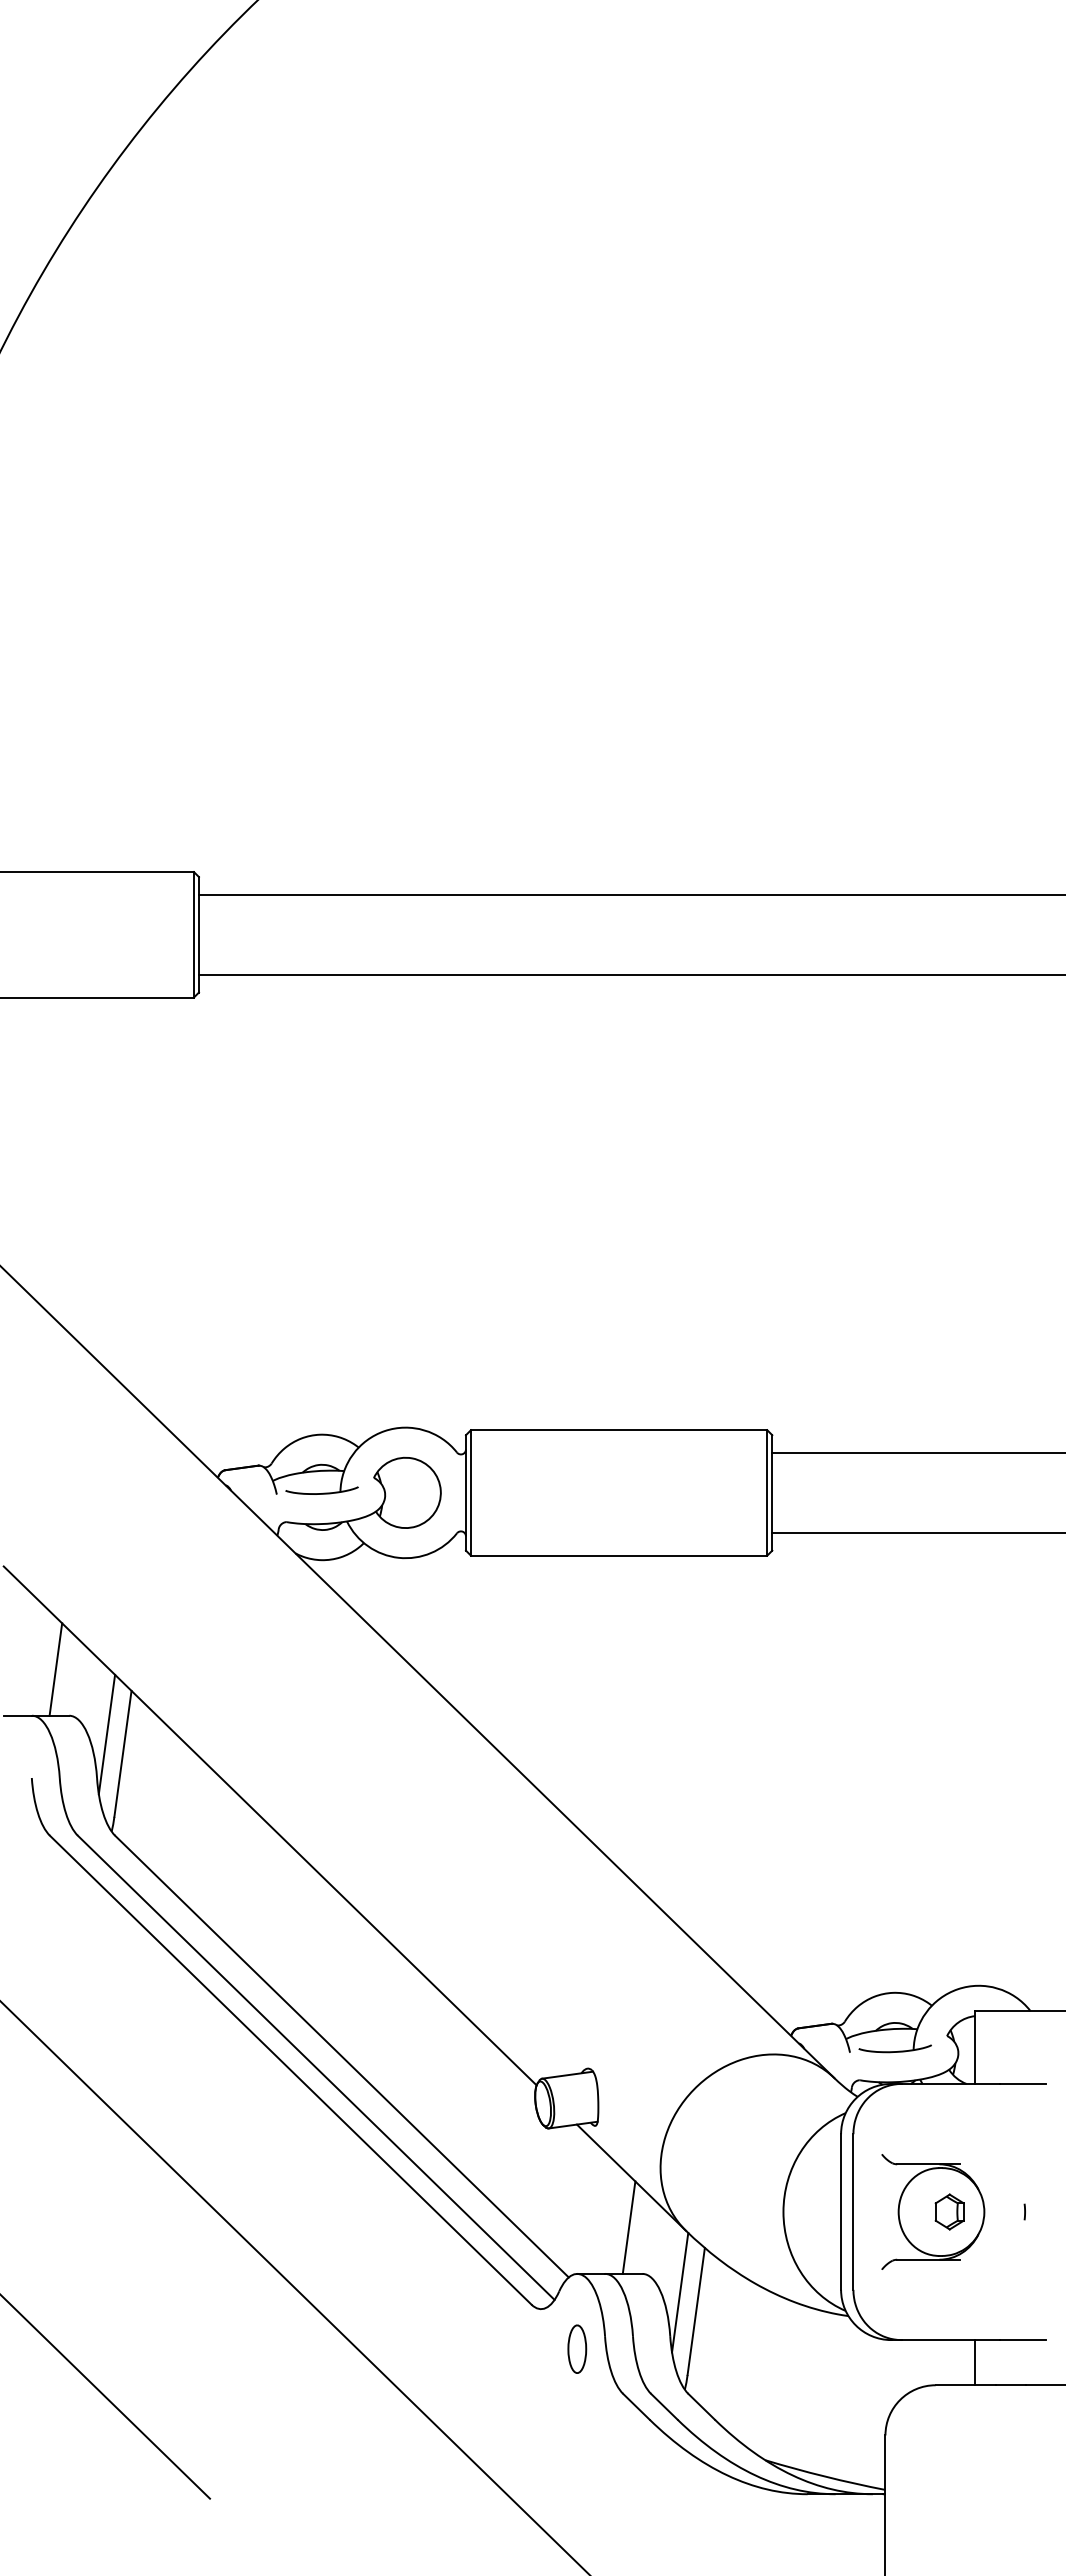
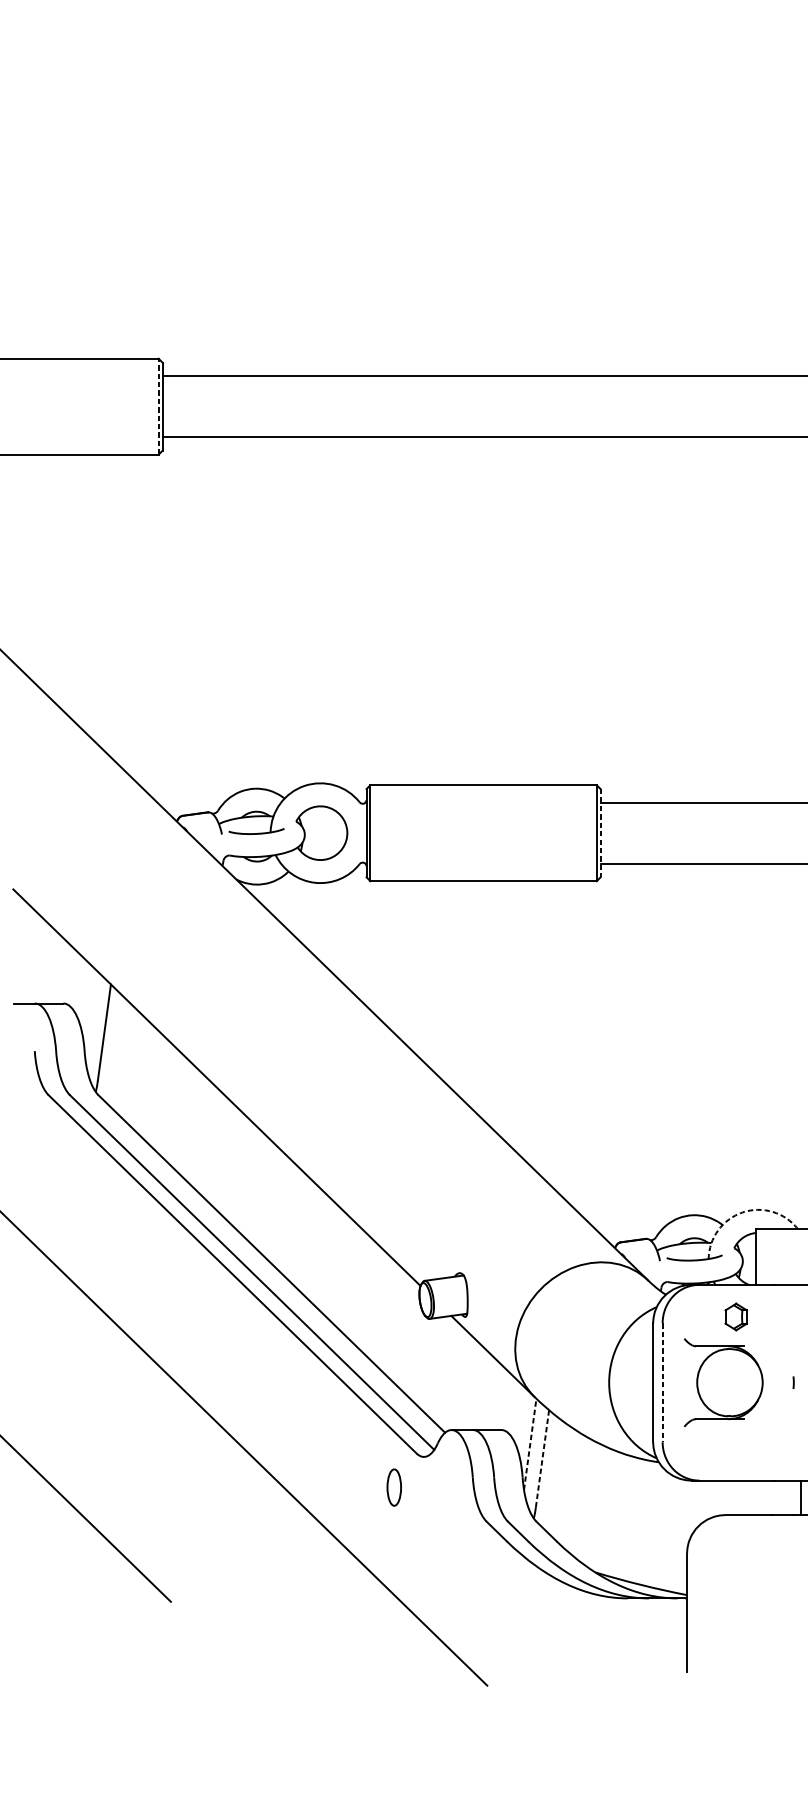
line: (193, 934) -> (158, 406), solid -> dashed
line: (772, 1492) -> (600, 832), solid -> dashed
line: (55, 1669) -> (52, 968), removed
line: (106, 1734) -> (91, 1017), removed
arc: (957, 1989) -> (742, 1212), solid -> dashed
part: (949, 2211) -> (736, 1316), moved
line: (853, 2212) -> (662, 1383), solid -> dashed
line: (628, 2227) -> (490, 1394), removed
line: (680, 2292) -> (530, 1444), solid -> dashed
line: (696, 2311) -> (542, 1458), solid -> dashed
part: (577, 2348) -> (394, 1487), moved
line: (975, 2362) -> (801, 1497), moved

